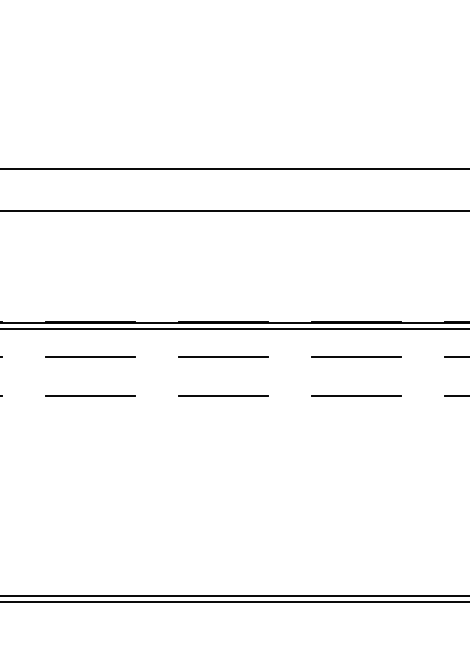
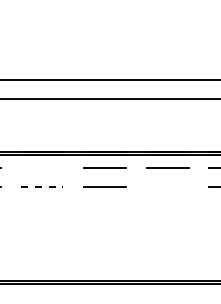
line: (90, 358) -> (42, 168), removed
line: (90, 396) -> (42, 186), solid -> dashed
line: (356, 396) -> (167, 186), removed

